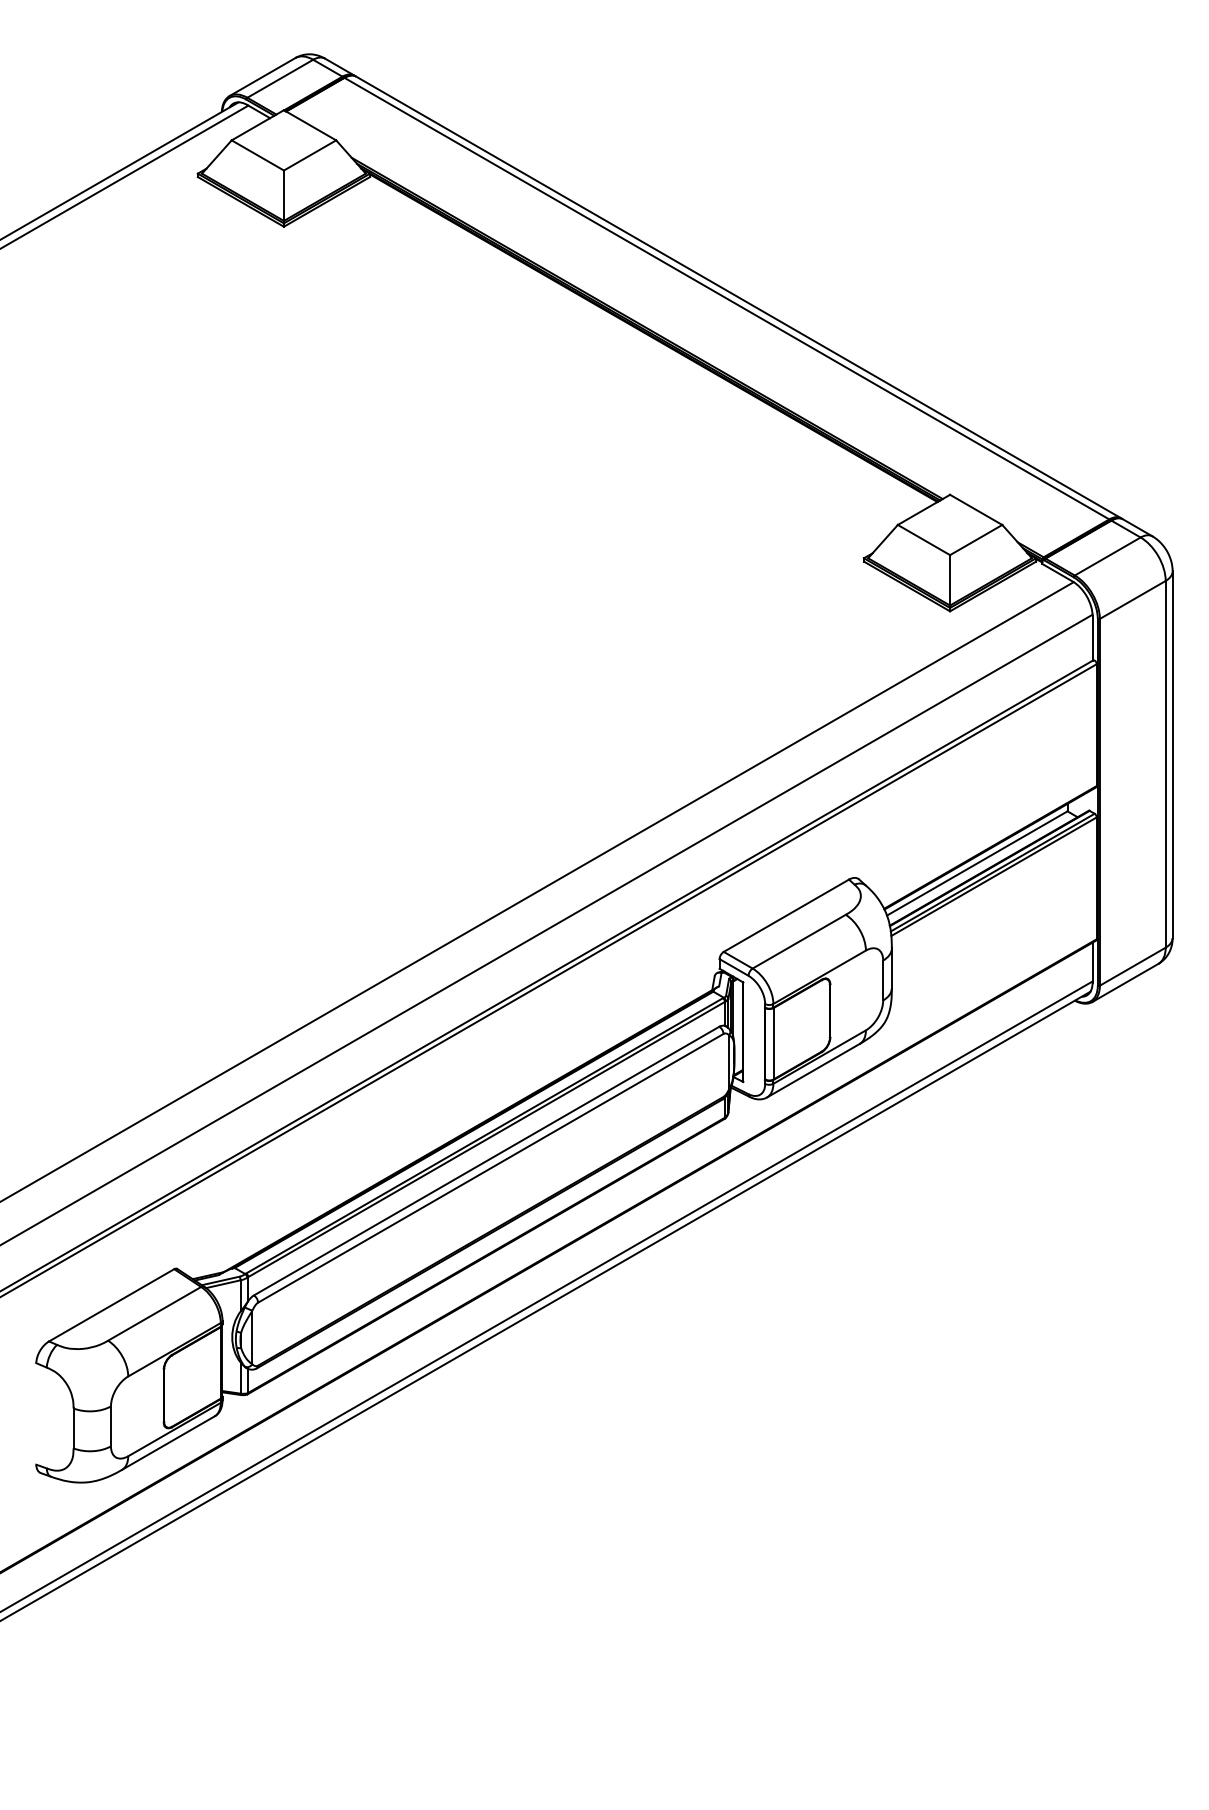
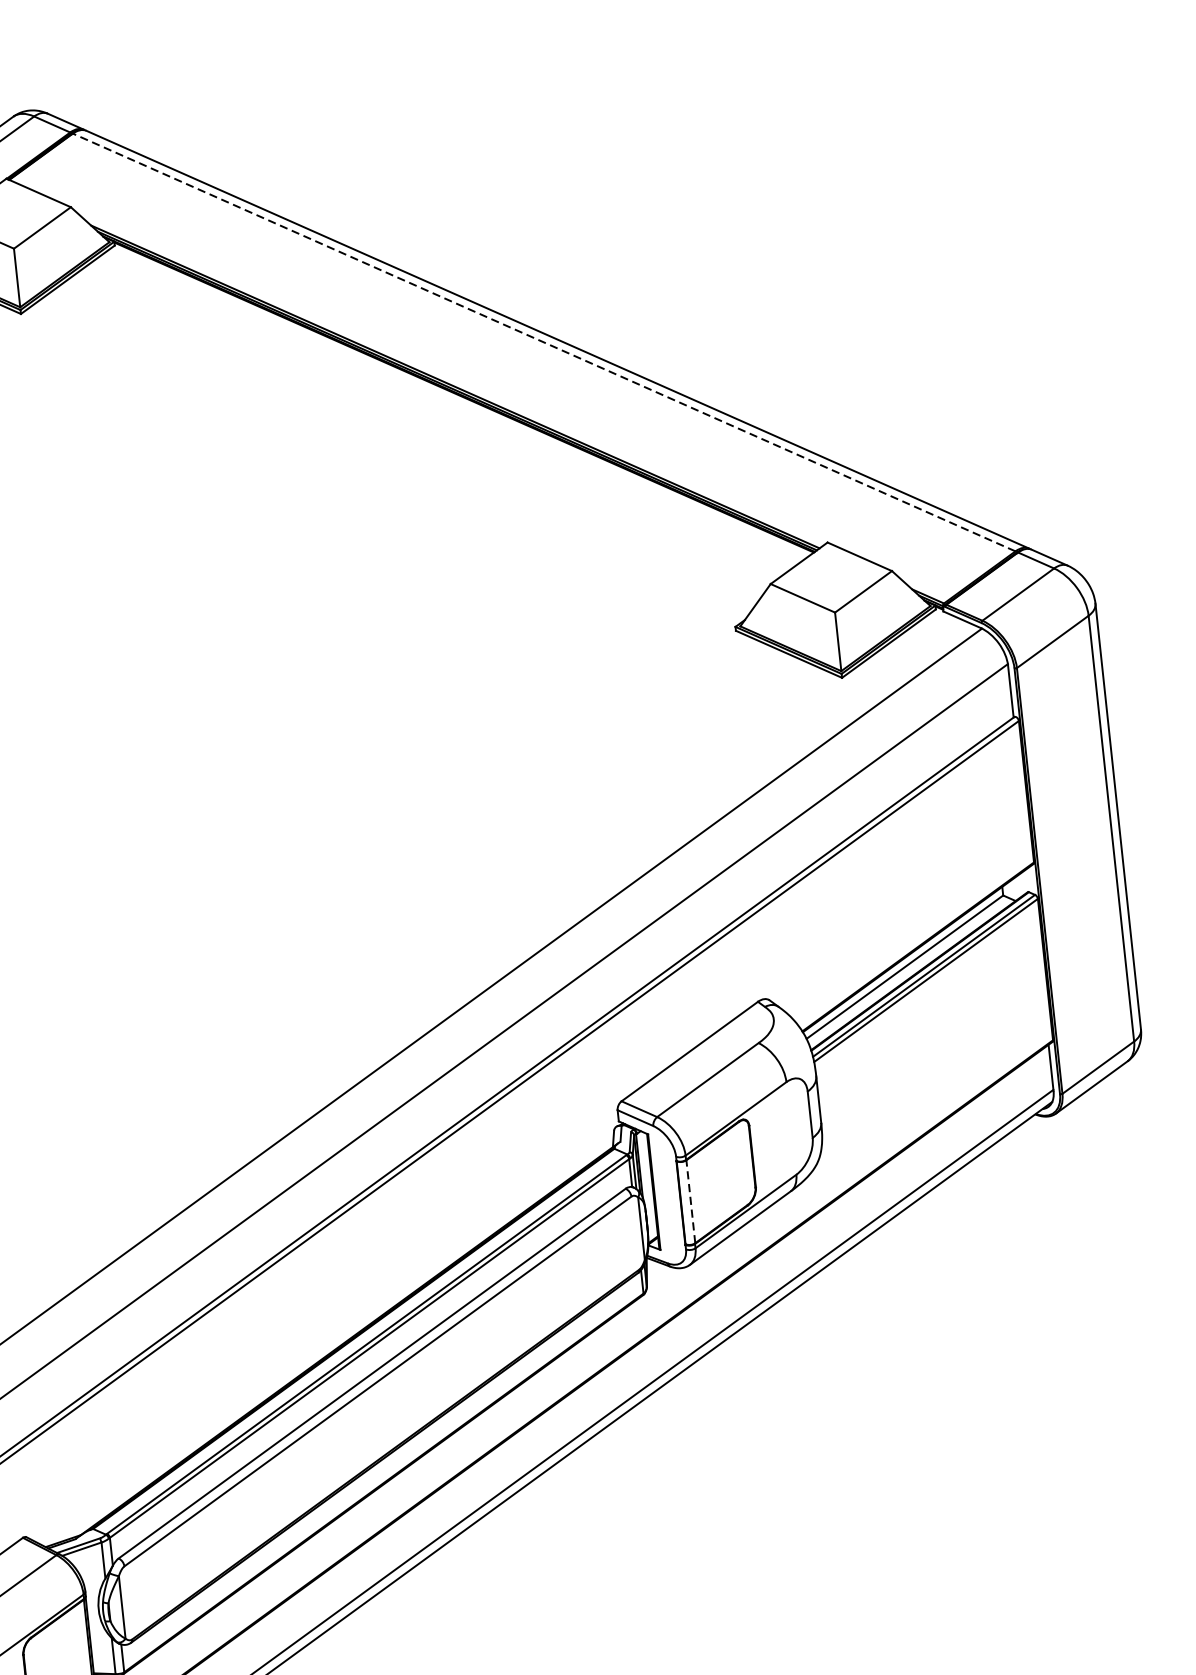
line: (726, 298) -> (543, 342), solid -> dashed
line: (773, 1043) -> (690, 1201), solid -> dashed

